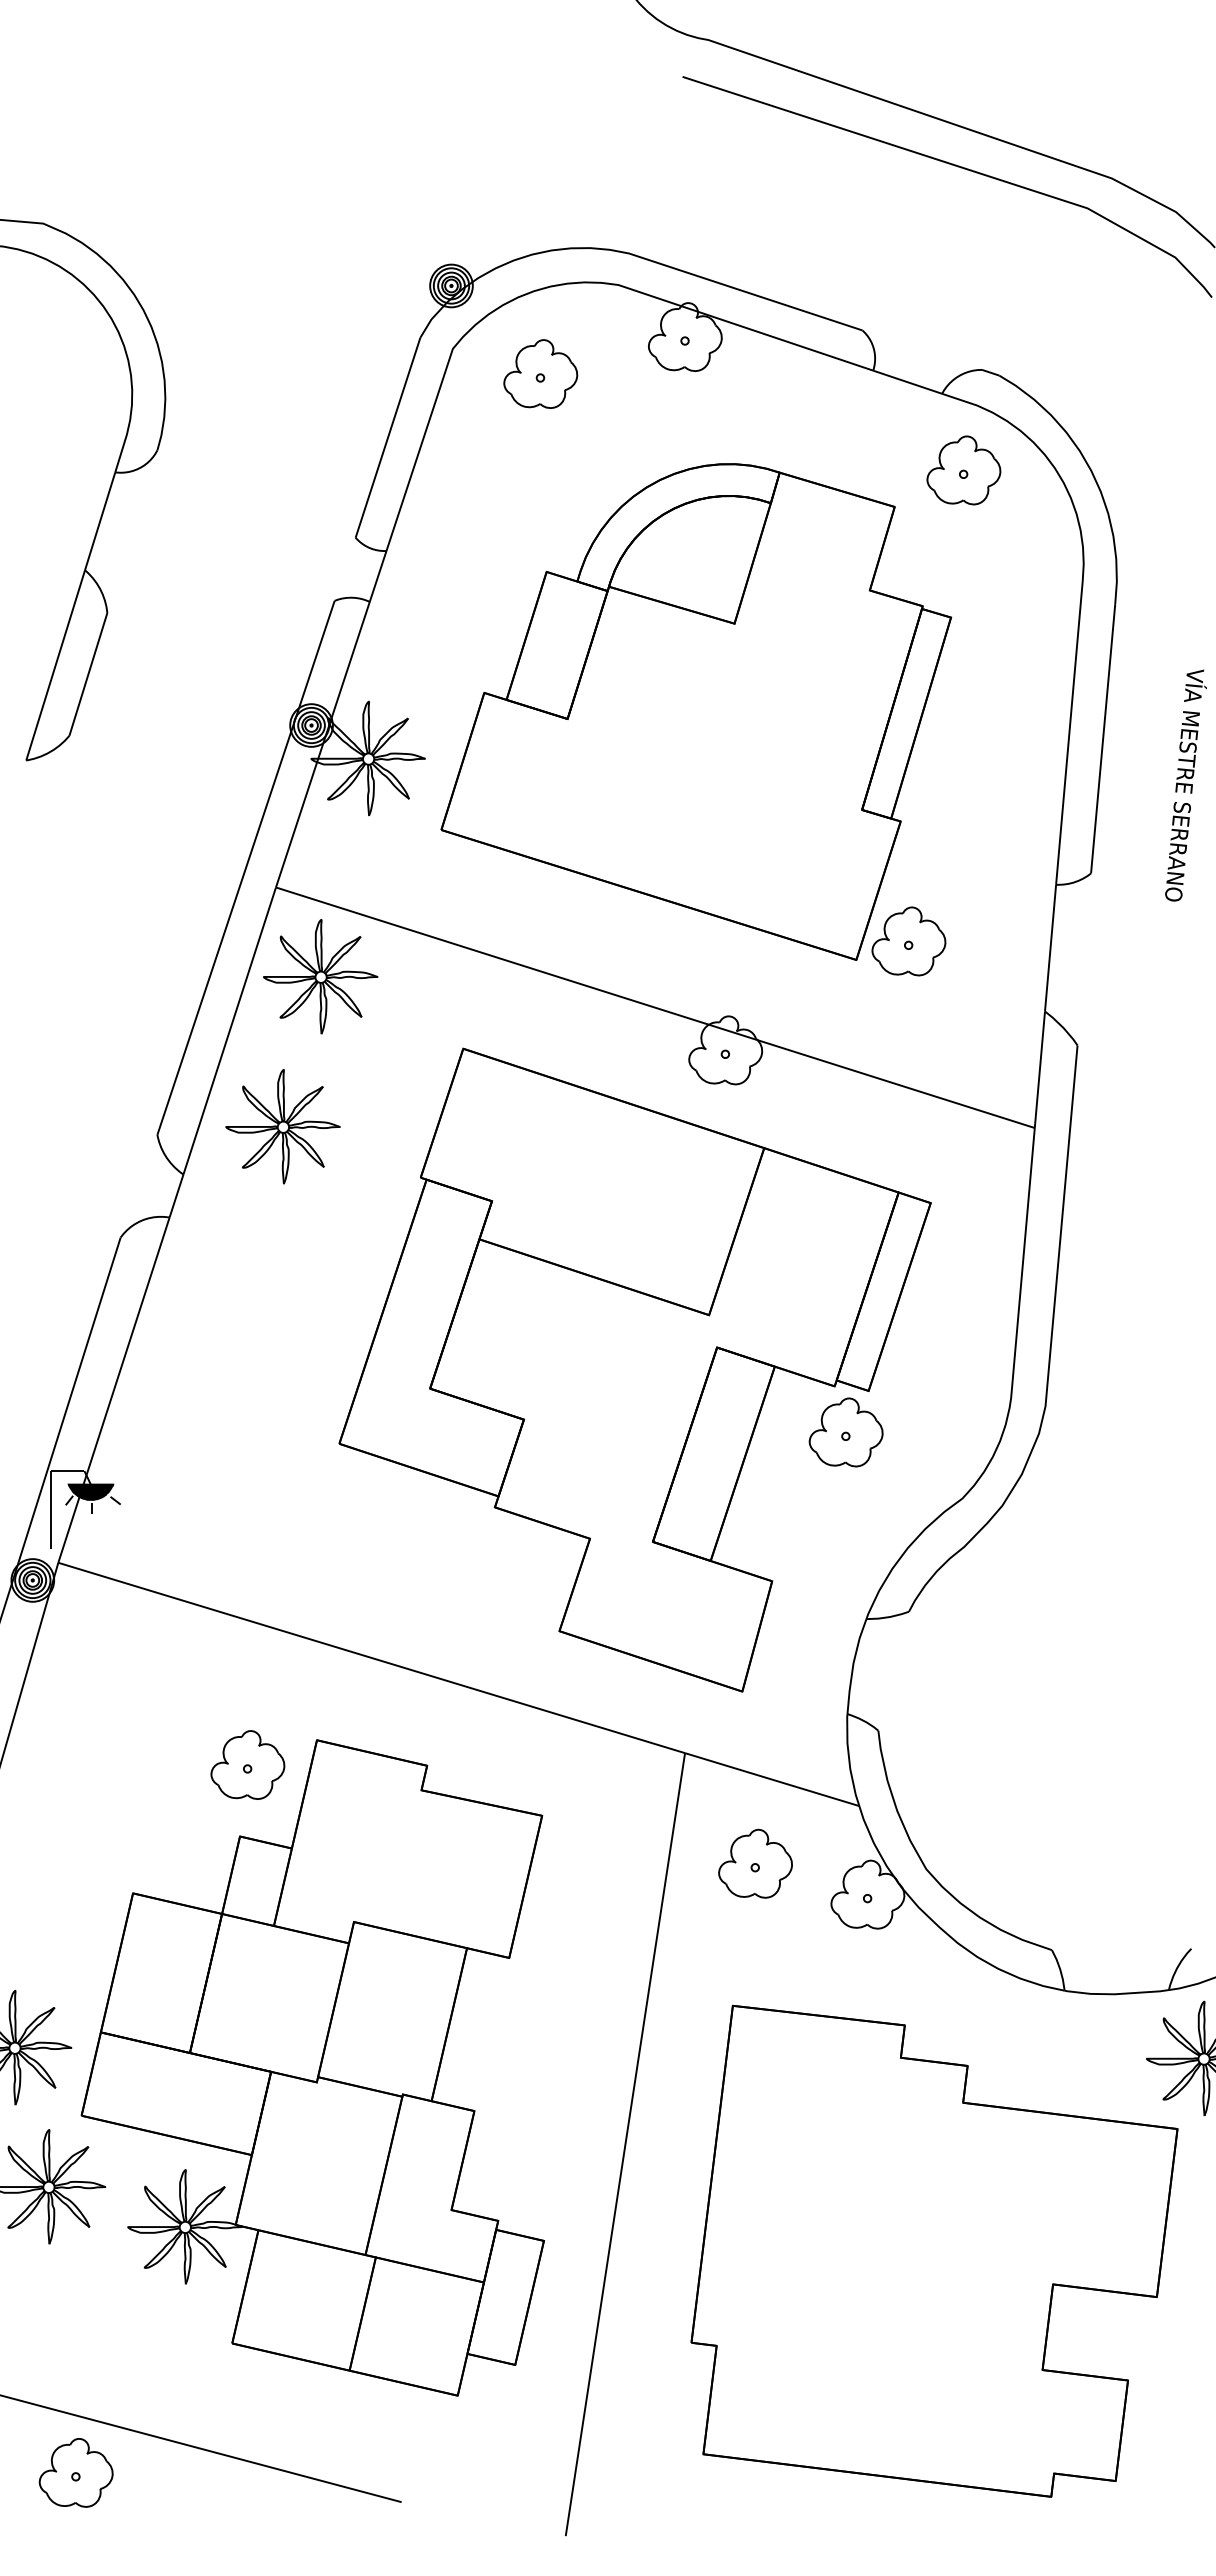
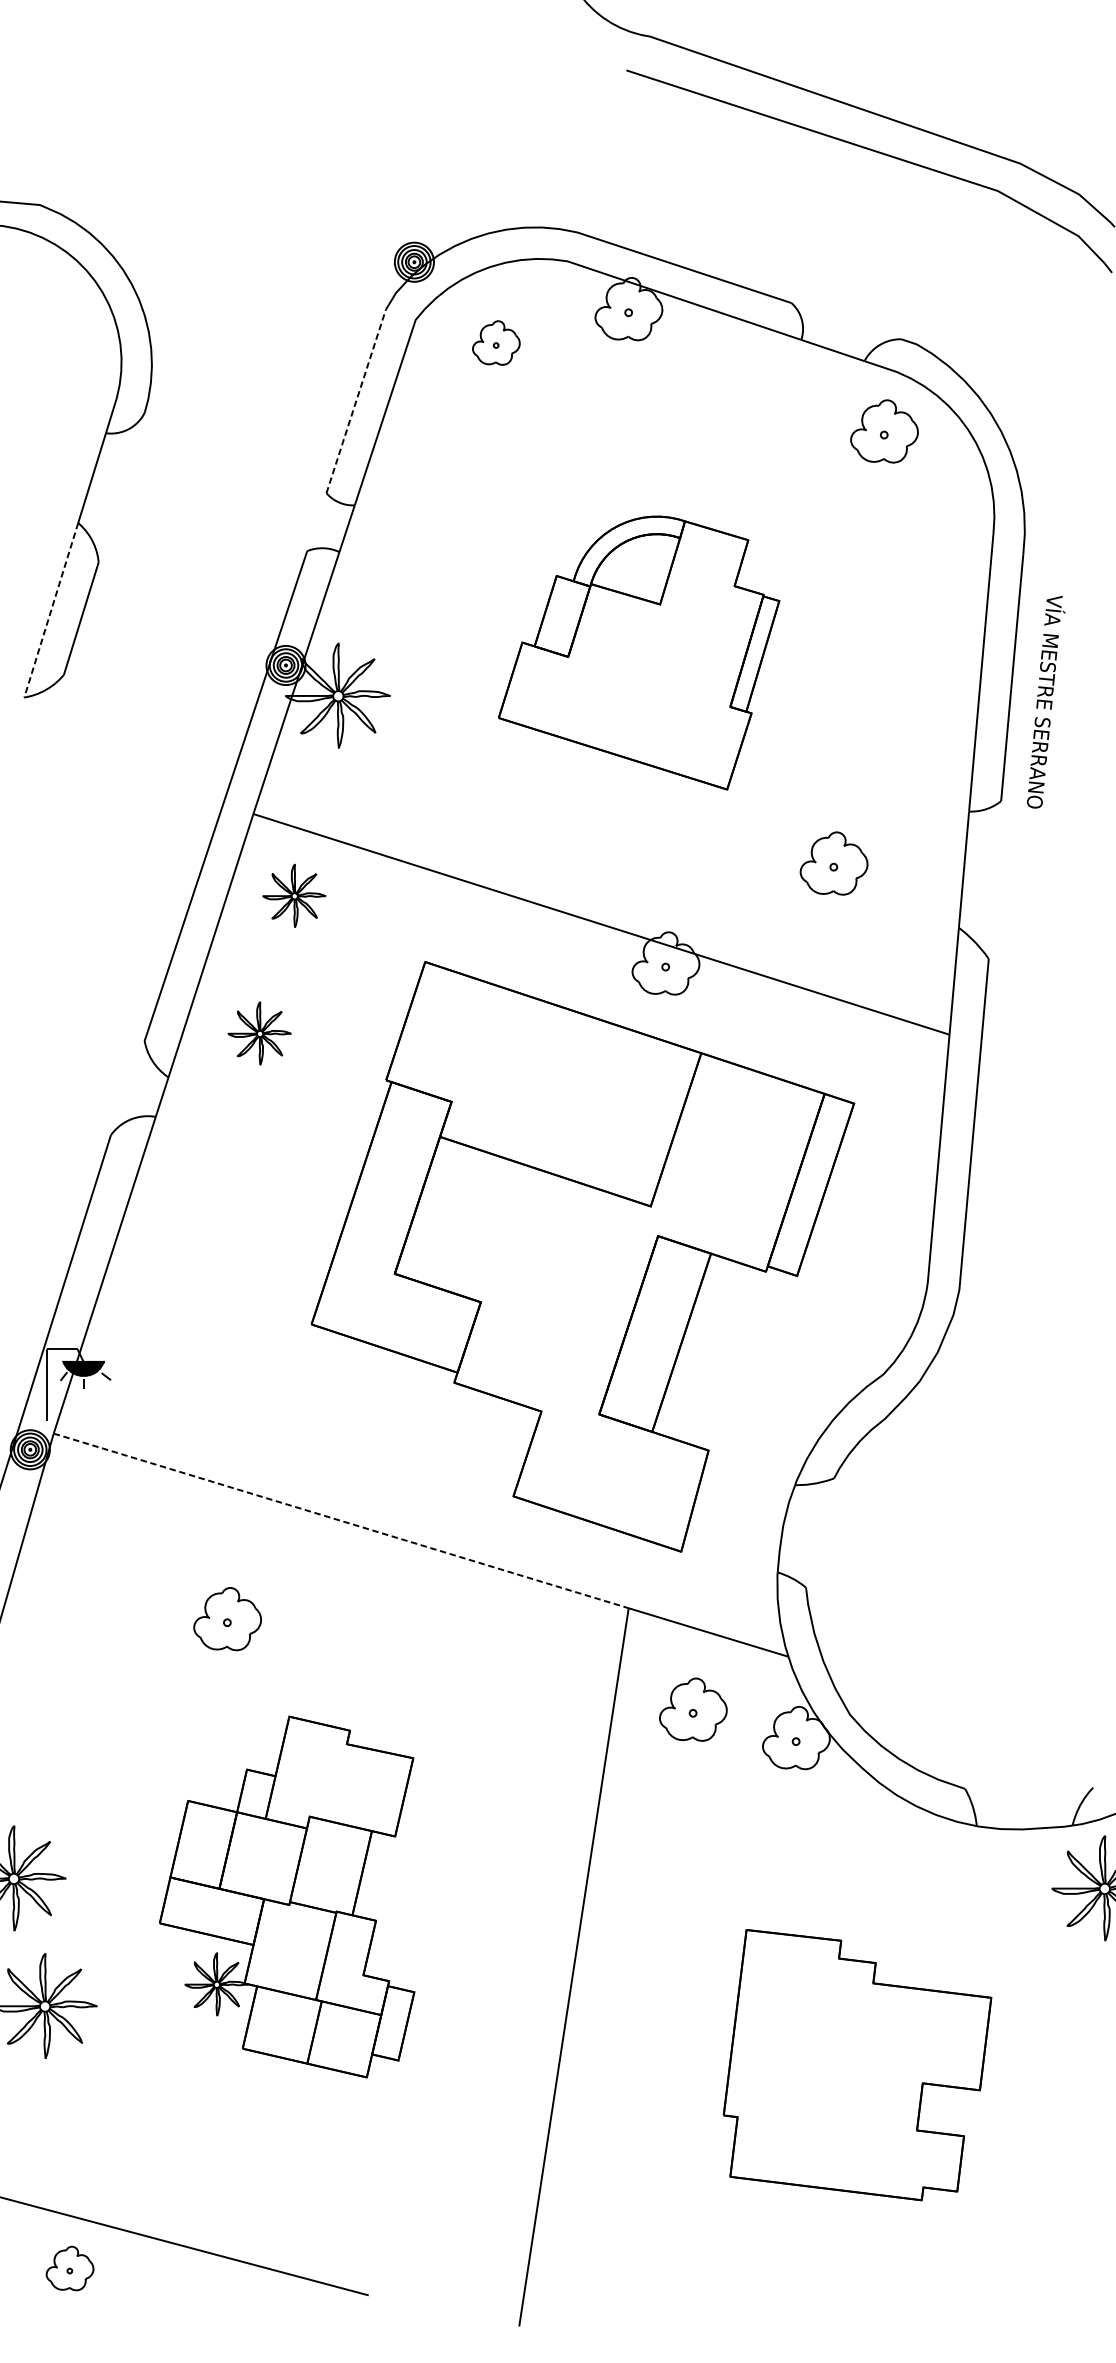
part: (540, 373) -> (496, 342), size x0.7
line: (388, 437) -> (356, 401), solid -> dashed
line: (55, 665) -> (51, 610), solid -> dashed
part: (696, 711) -> (639, 652), size x0.6
text: (1185, 785) -> (1045, 702), moved
part: (320, 976) -> (294, 895), size x0.6
part: (282, 1126) -> (259, 1033), size x0.6
part: (845, 1432) -> (775, 1314), removed
line: (371, 1657) -> (341, 1520), solid -> dashed
part: (312, 2067) -> (286, 1896), size x0.6
part: (934, 2250) -> (857, 2064), size x0.6
part: (75, 2472) -> (69, 2268), size x0.7

